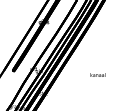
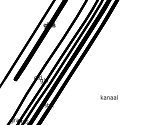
text: (97, 75) -> (108, 97), moved

